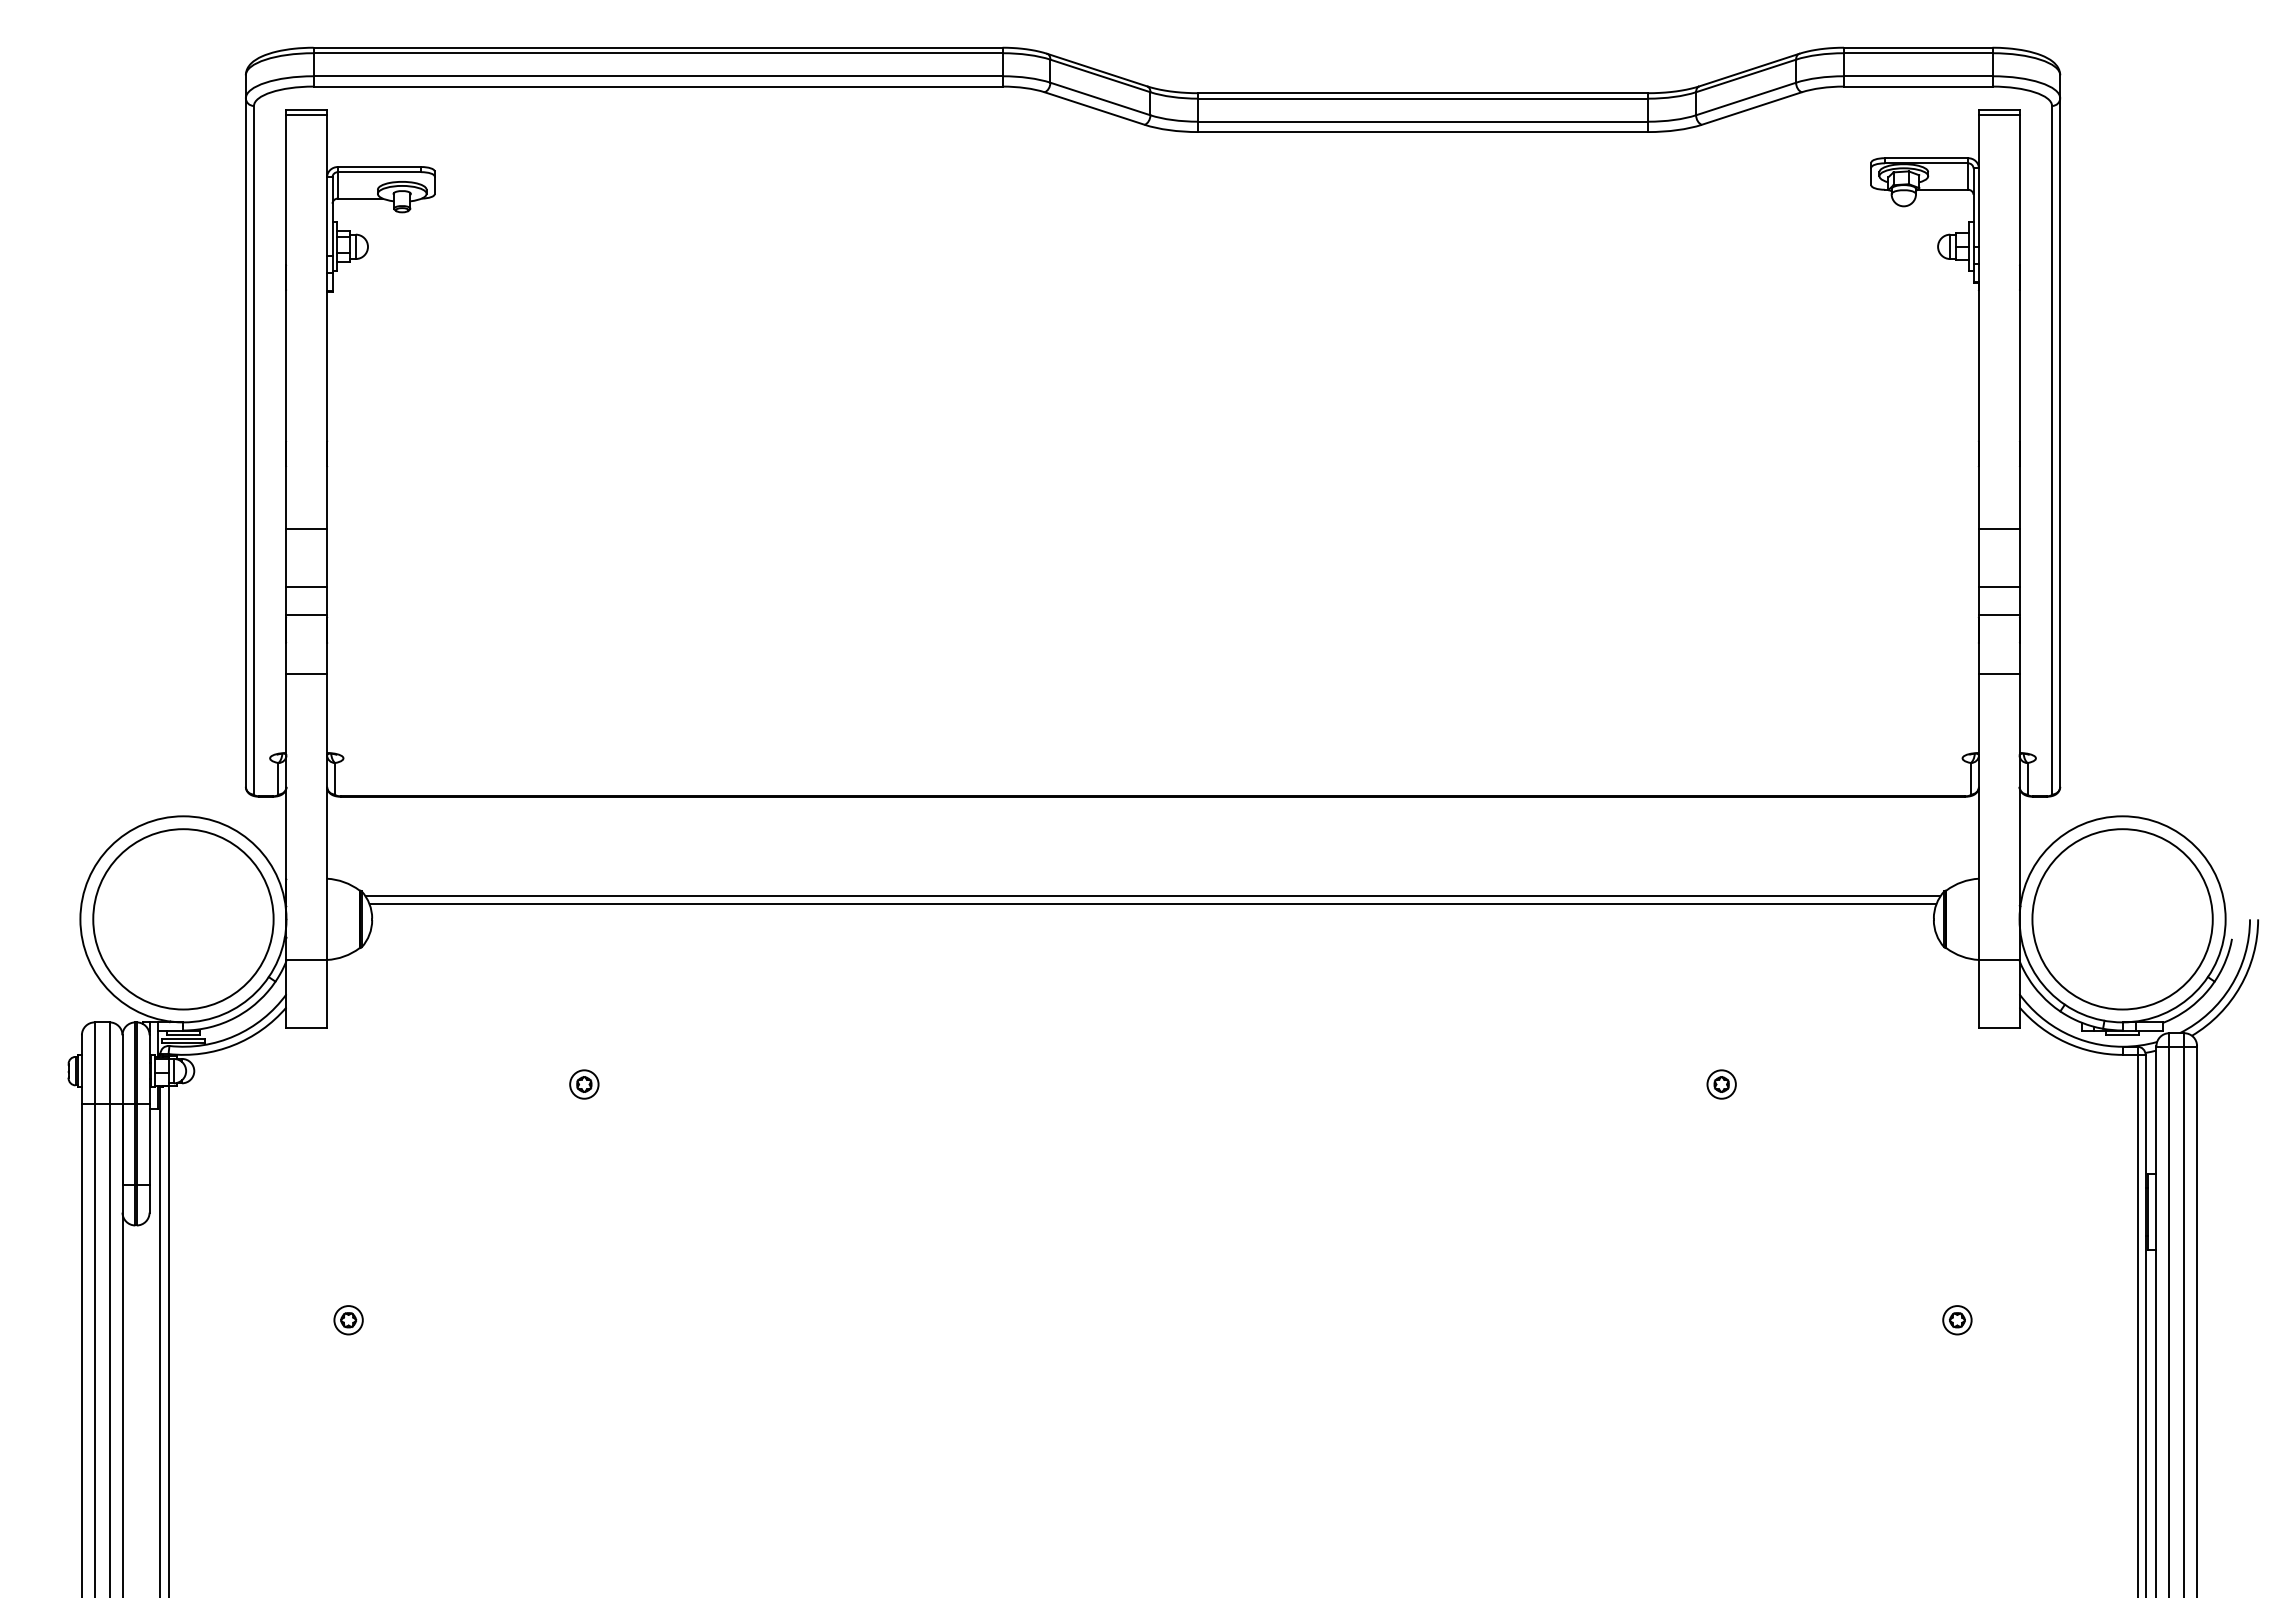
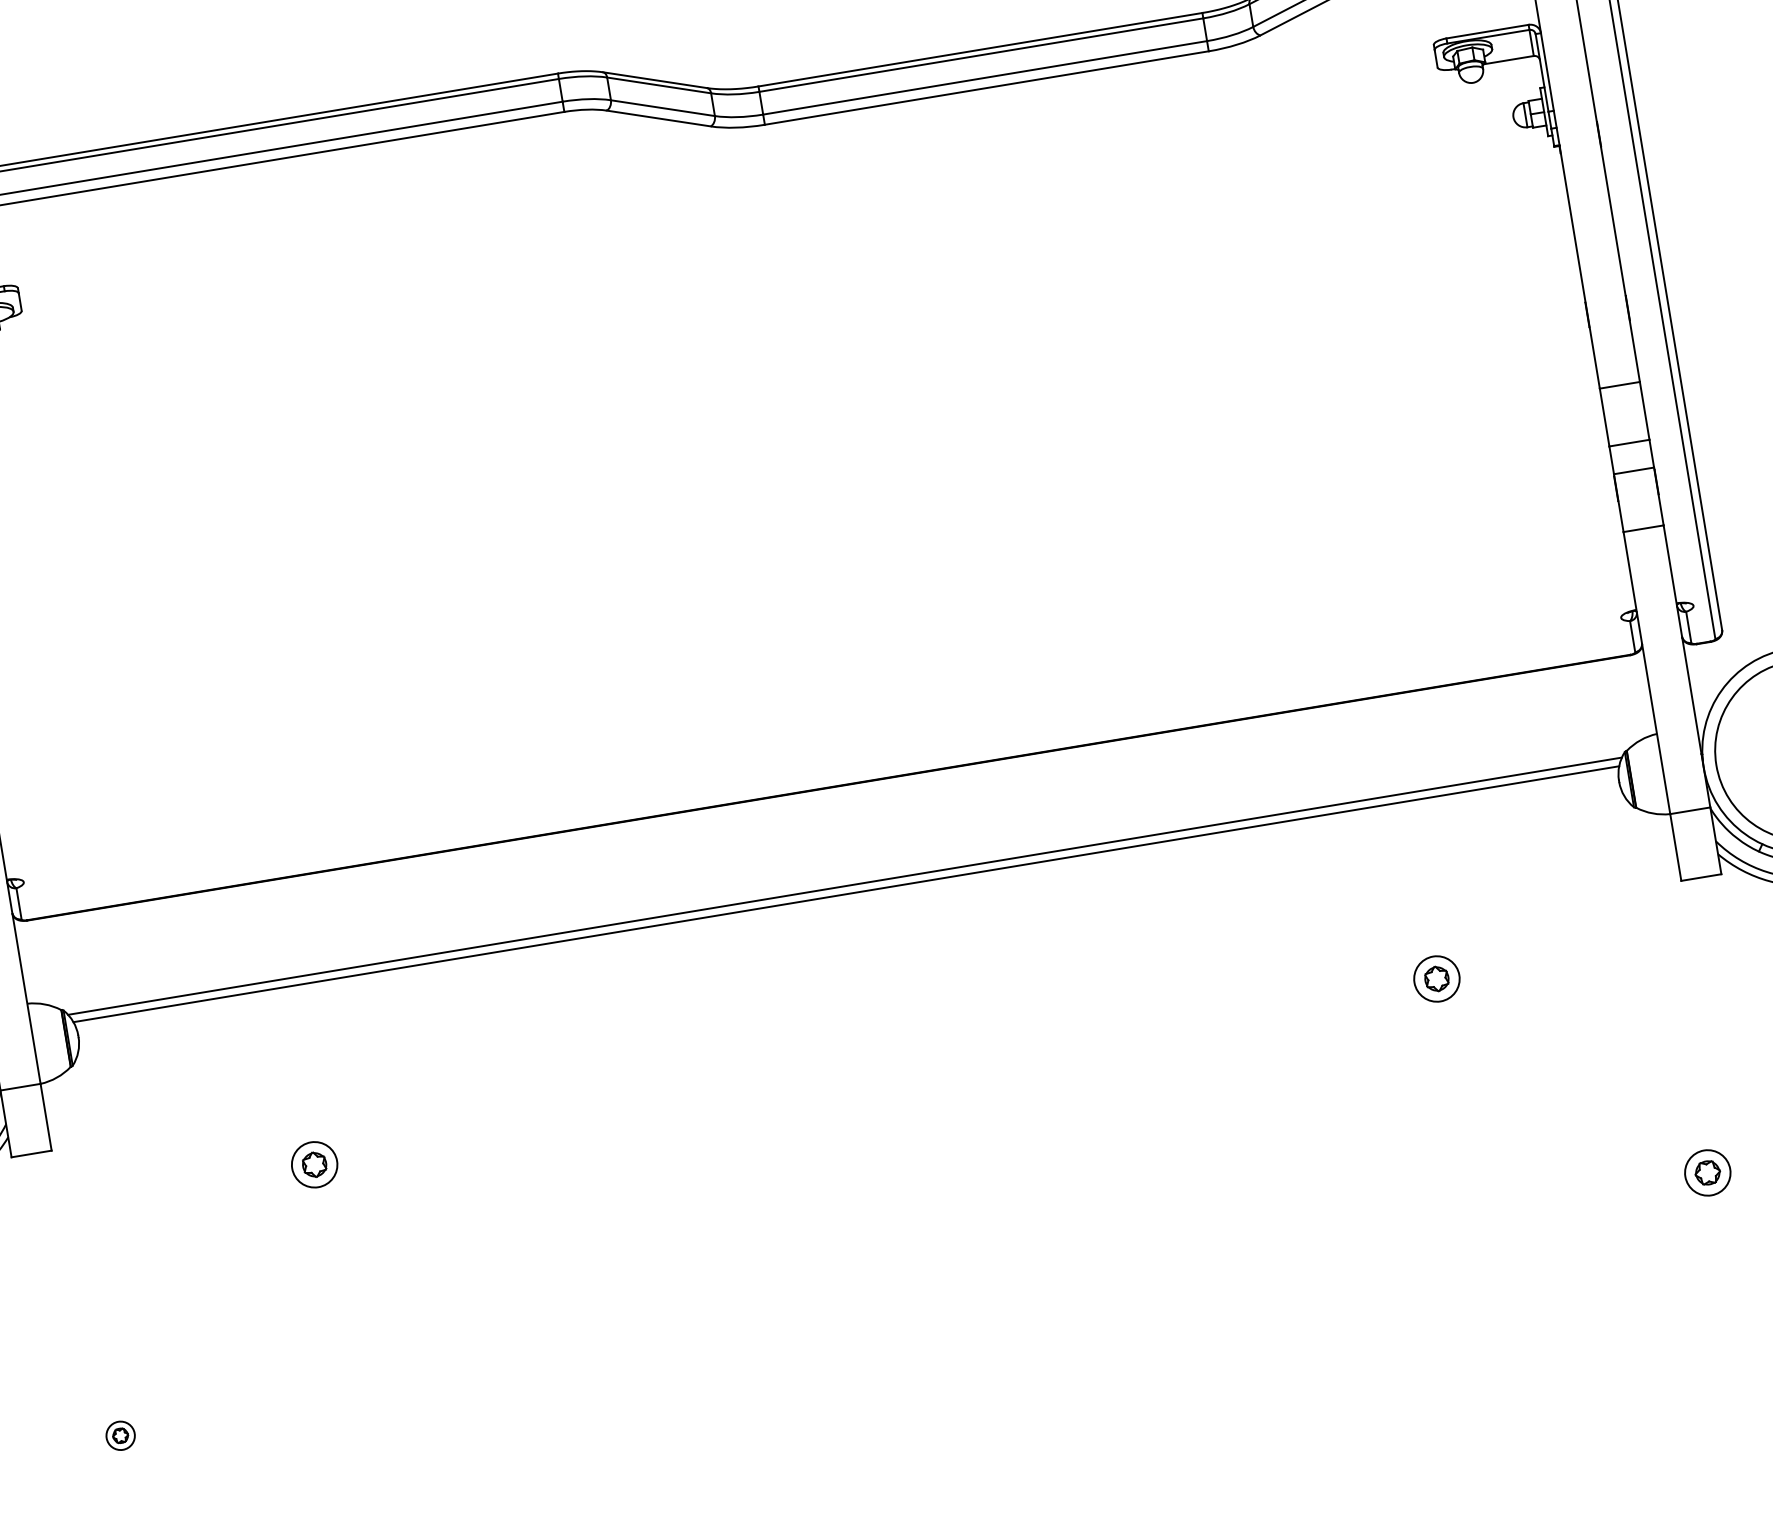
part: (584, 1084) -> (314, 1164), size x1.6
part: (1721, 1084) -> (1436, 979), size x1.6
part: (1957, 1320) -> (1707, 1173), size x1.6

